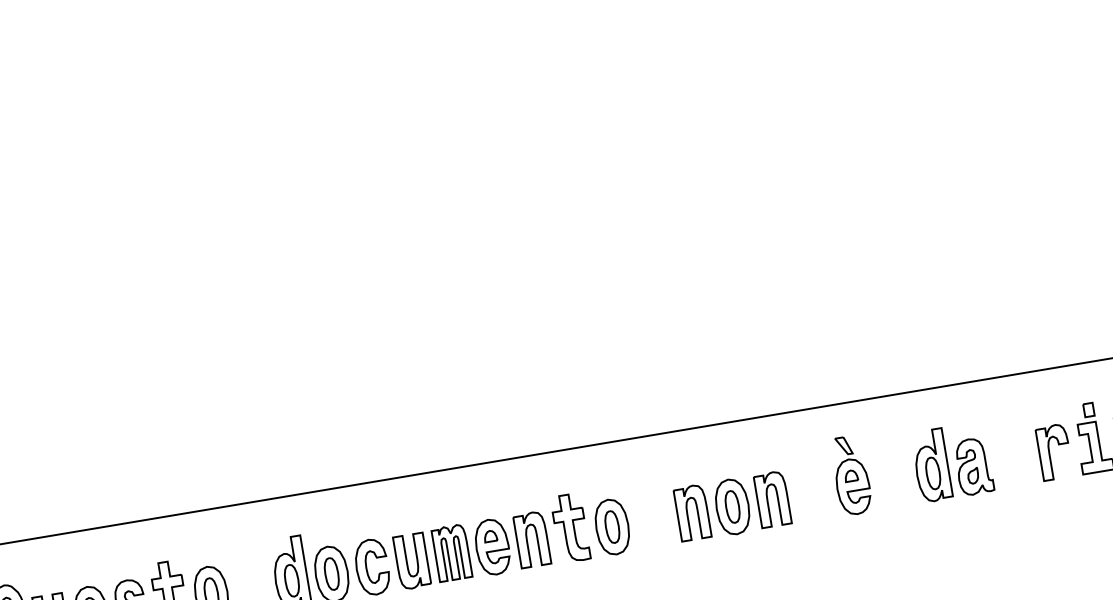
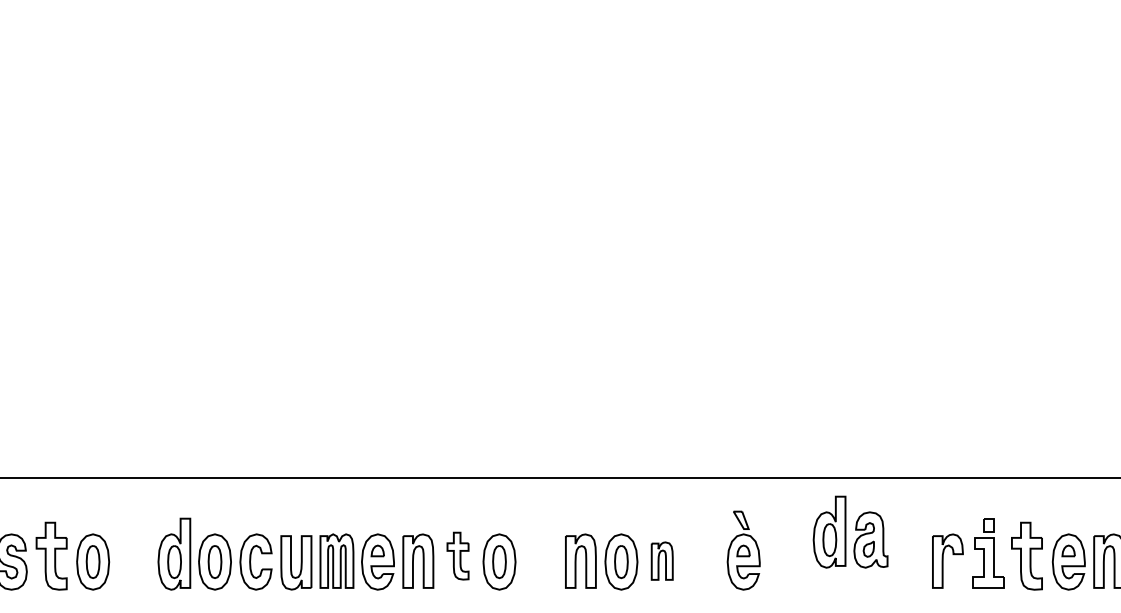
part: (952, 461) -> (850, 531), moved
part: (772, 498) -> (662, 560), size x0.7
part: (569, 527) -> (457, 555), size x0.7

